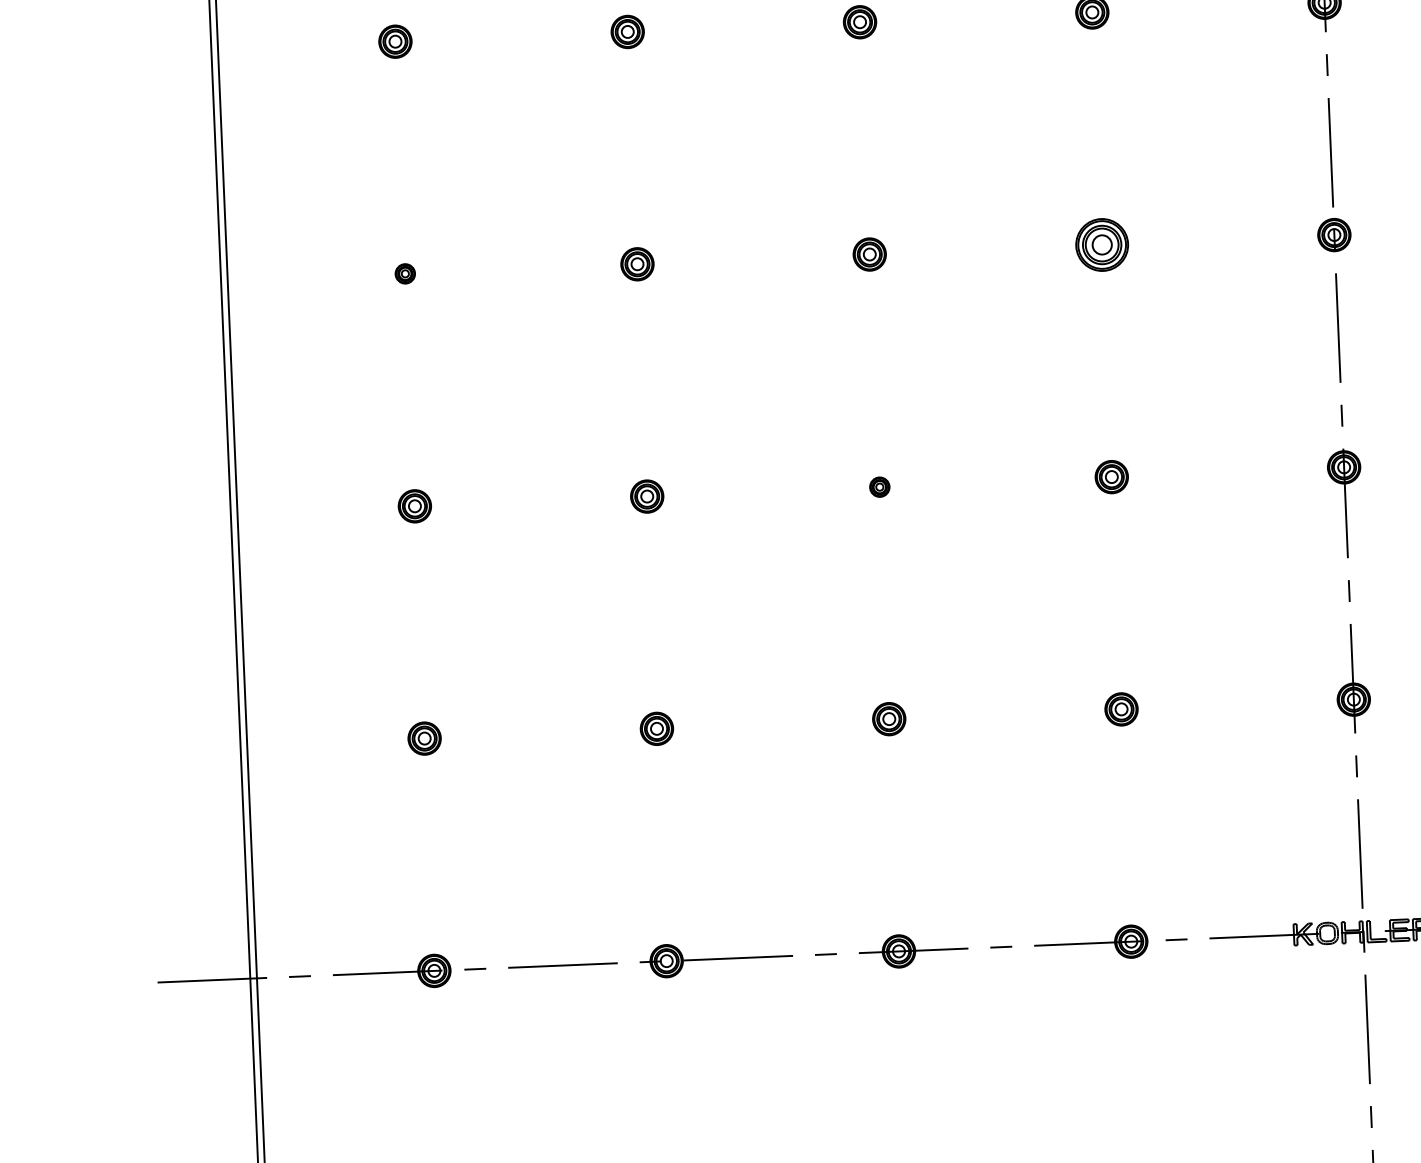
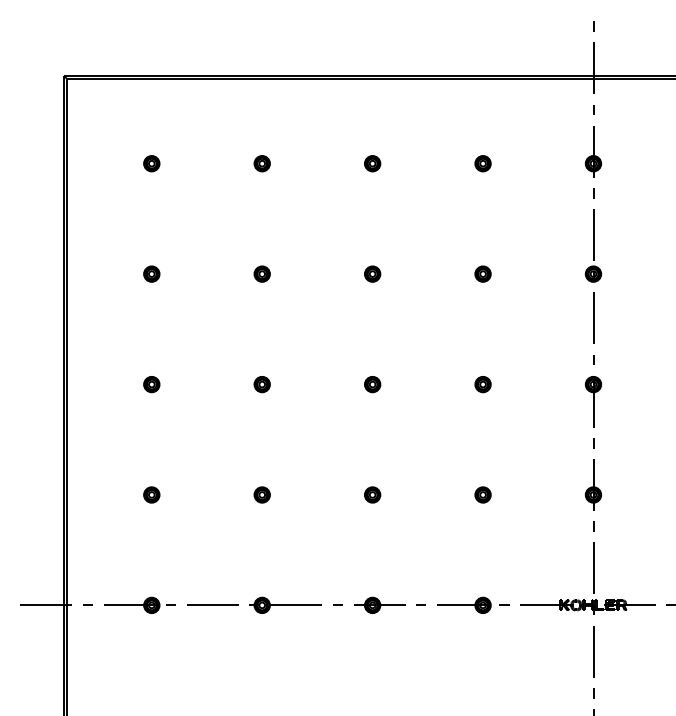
part: (1100, 243) -> (482, 273), size x0.62
part: (404, 272) -> (151, 273), size x1.67
part: (879, 486) -> (372, 384), size x1.67

